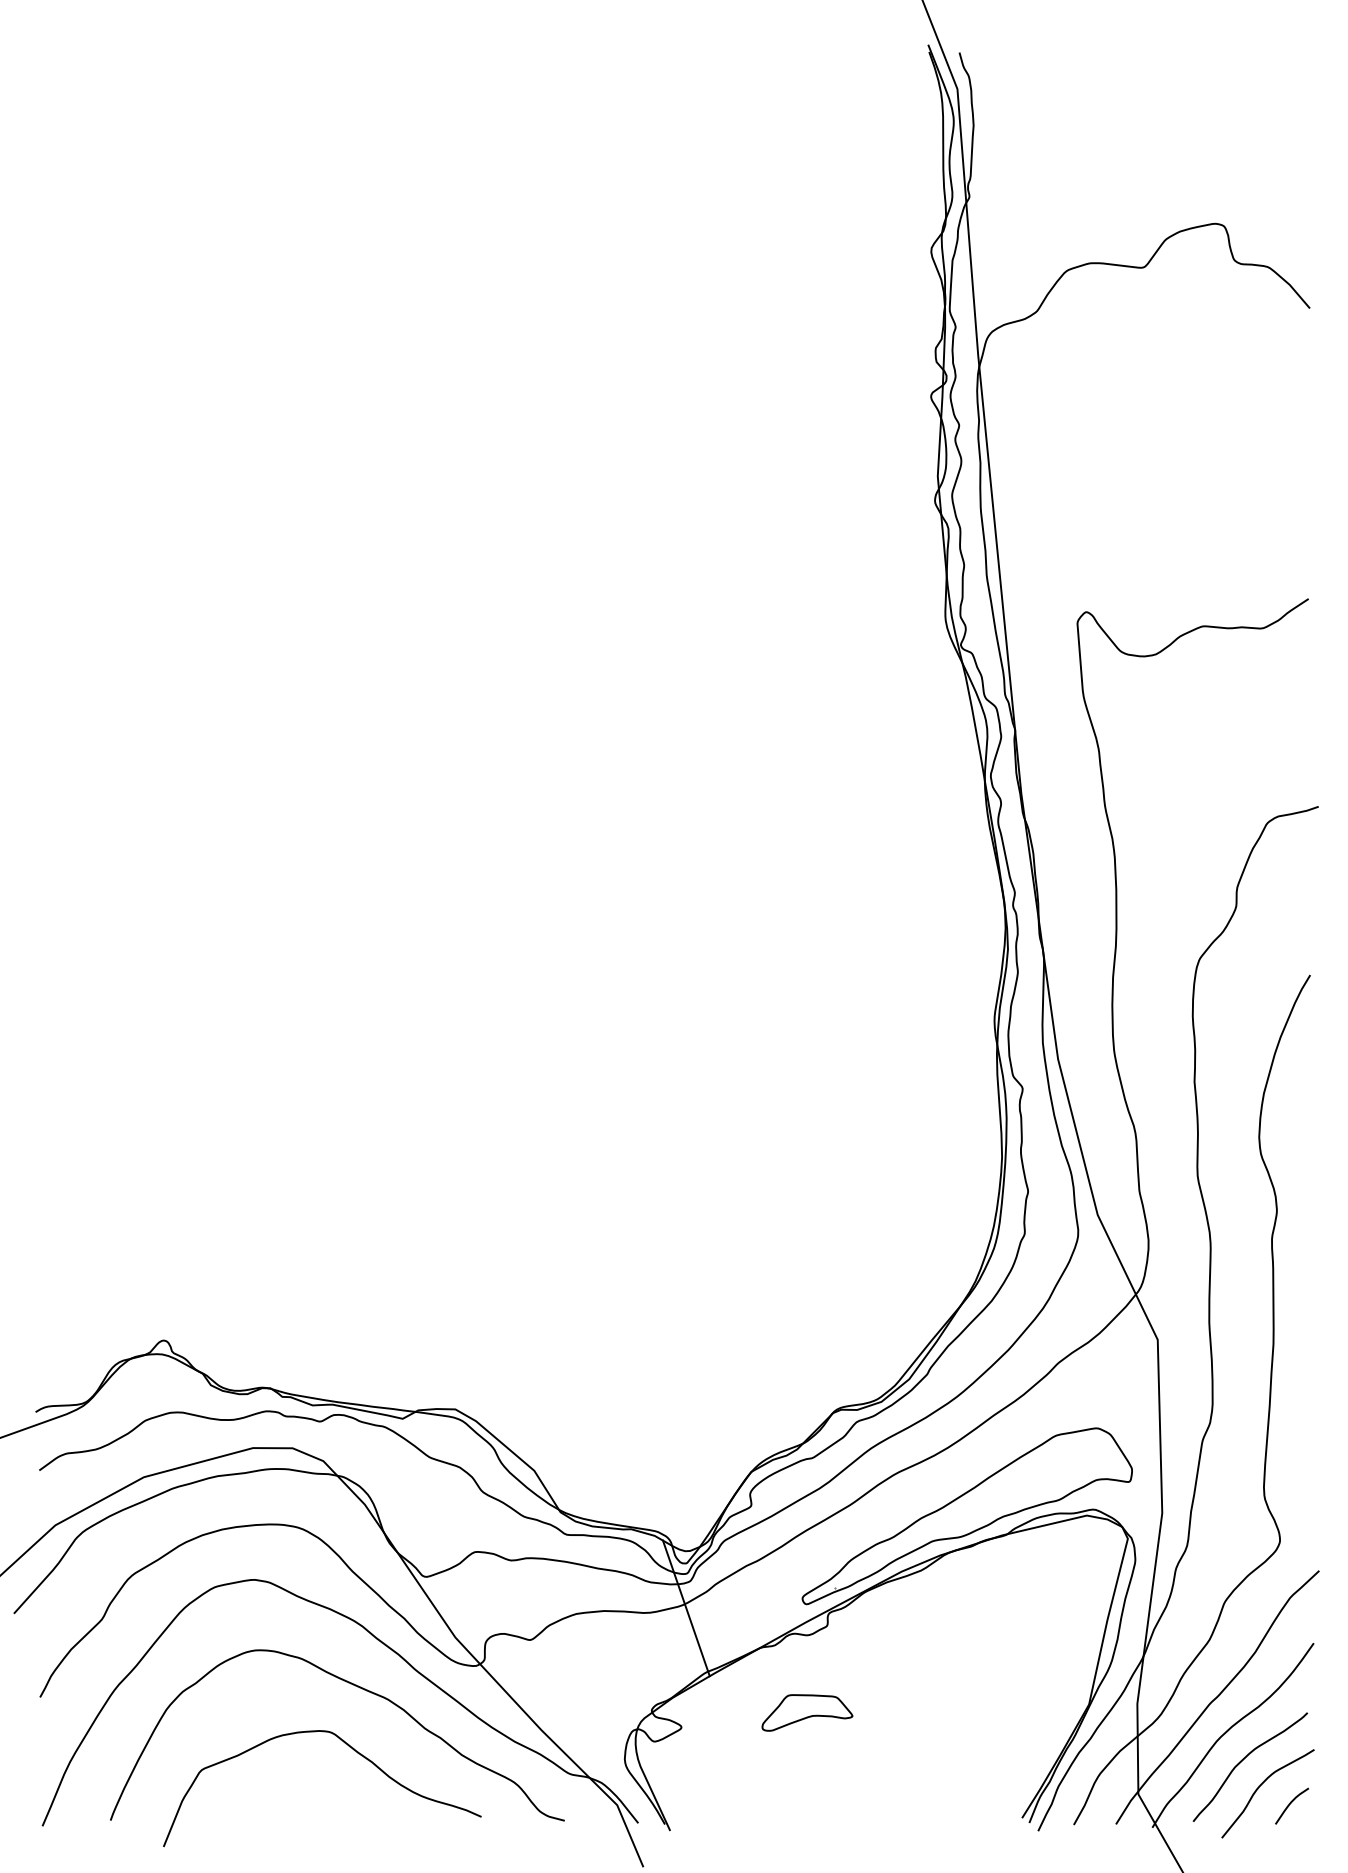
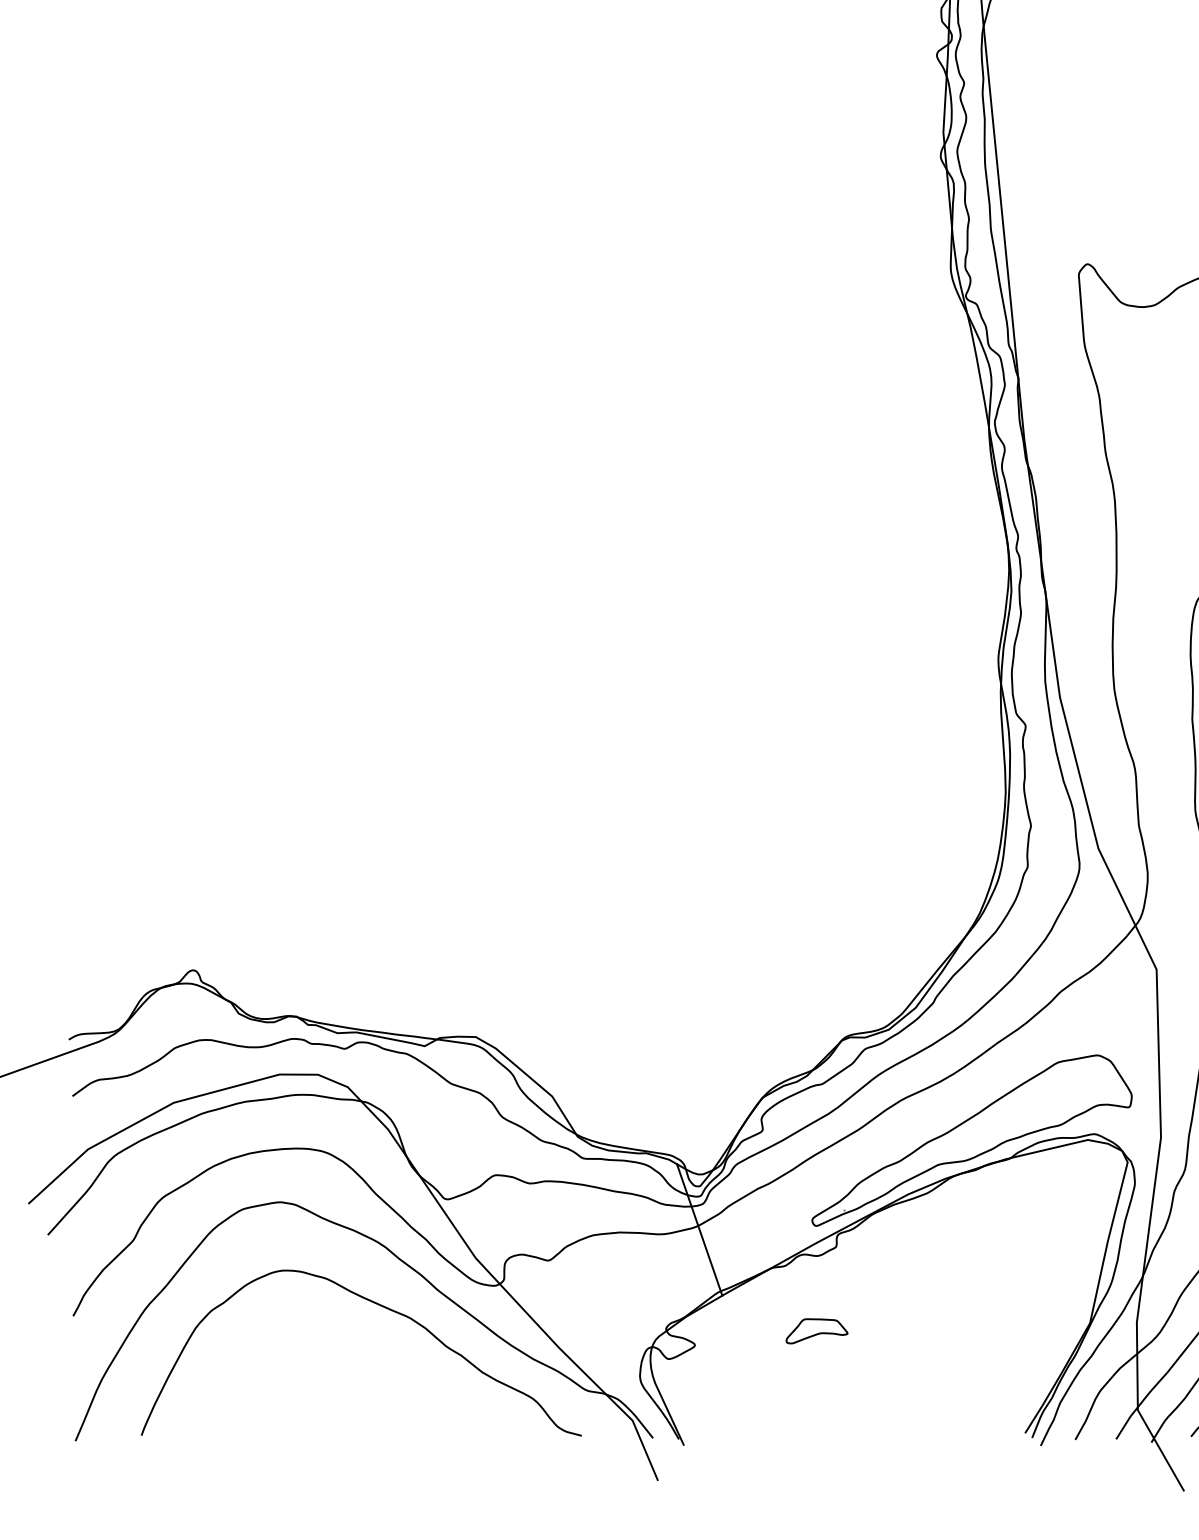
part: (807, 1712) -> (817, 1330), size x0.7
curve: (353, 1750) -> (376, 1367), removed

